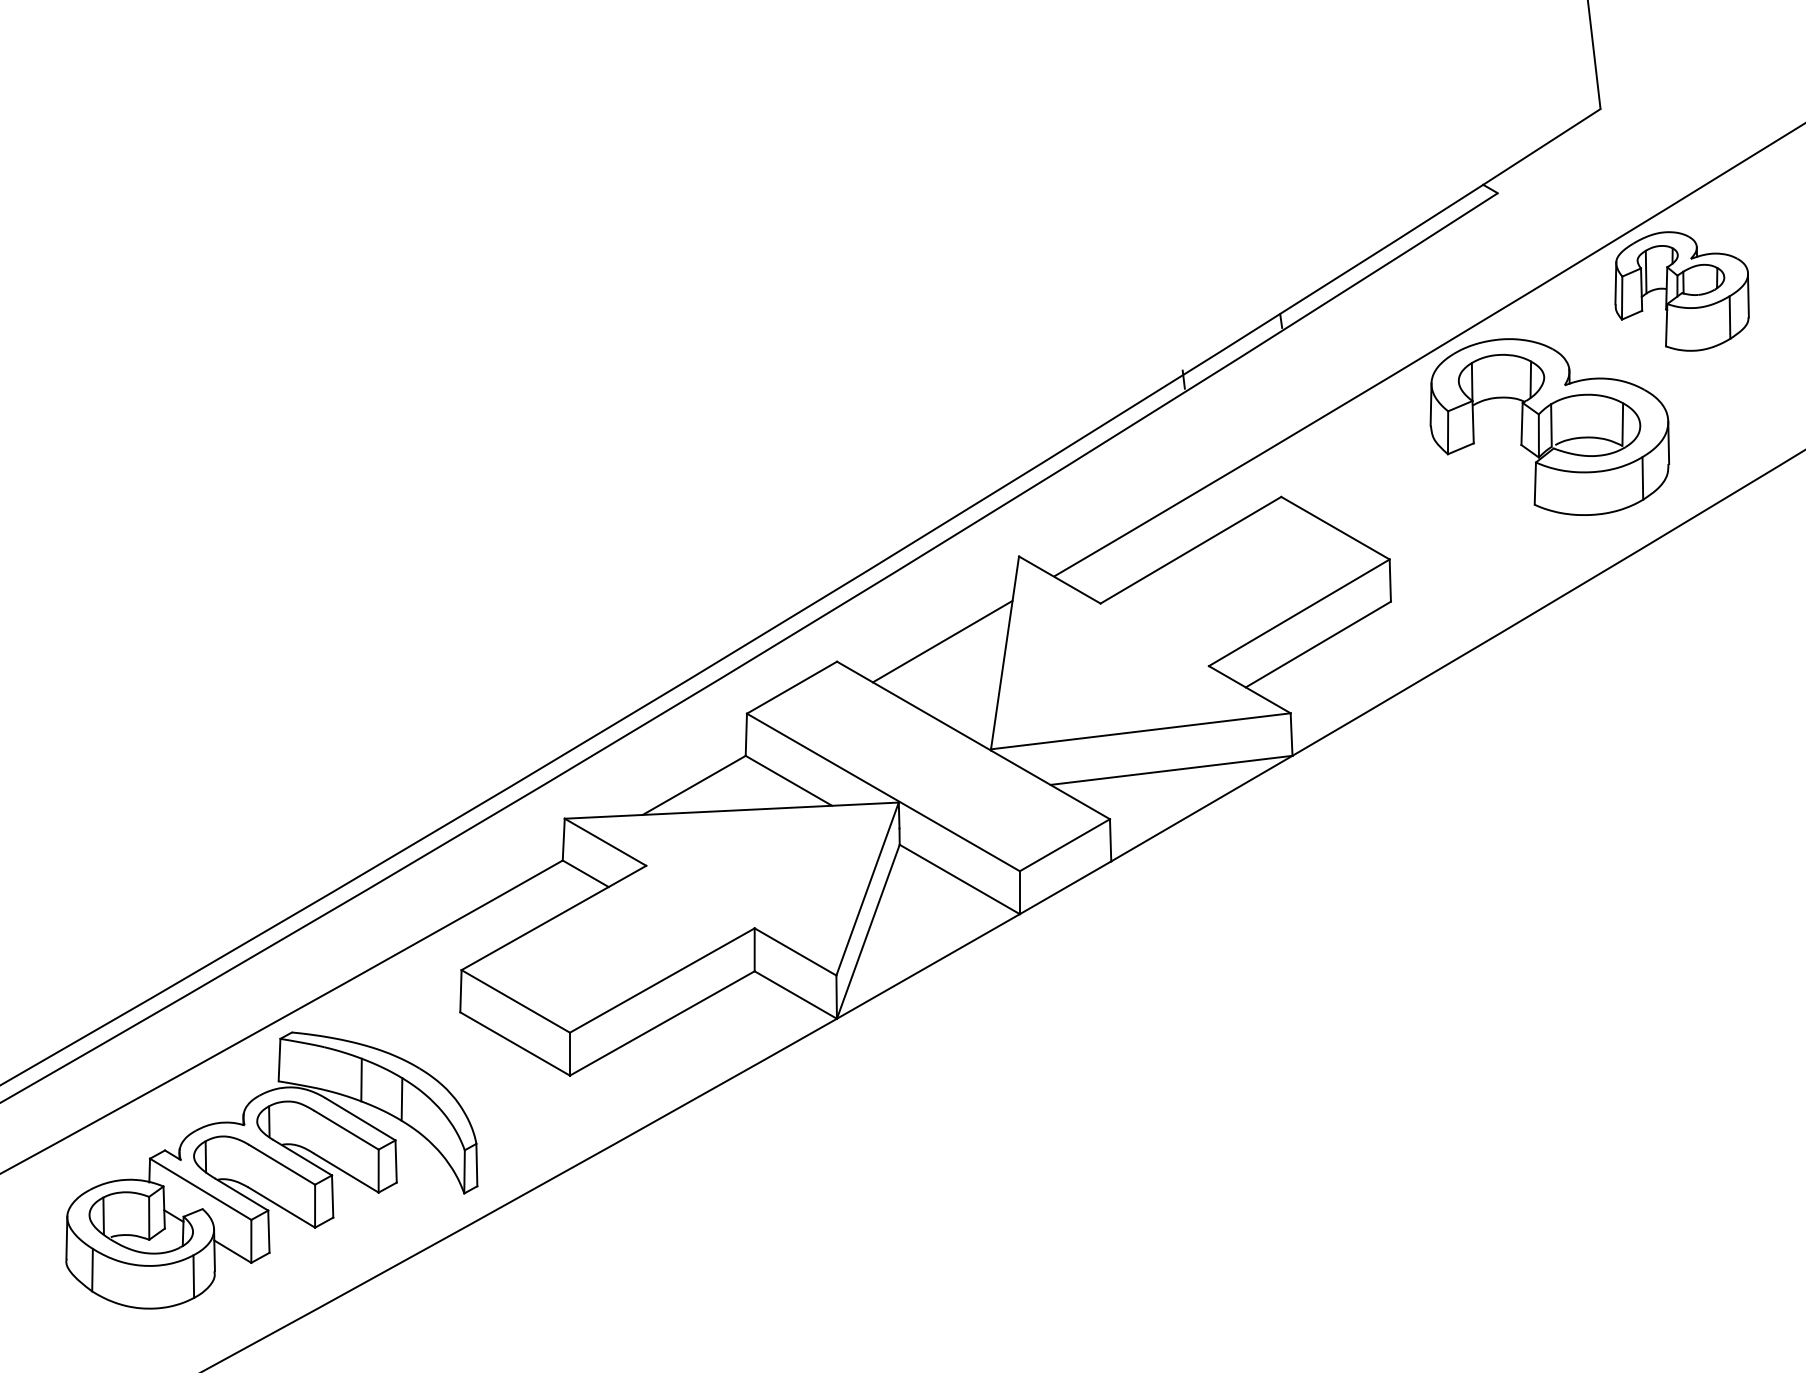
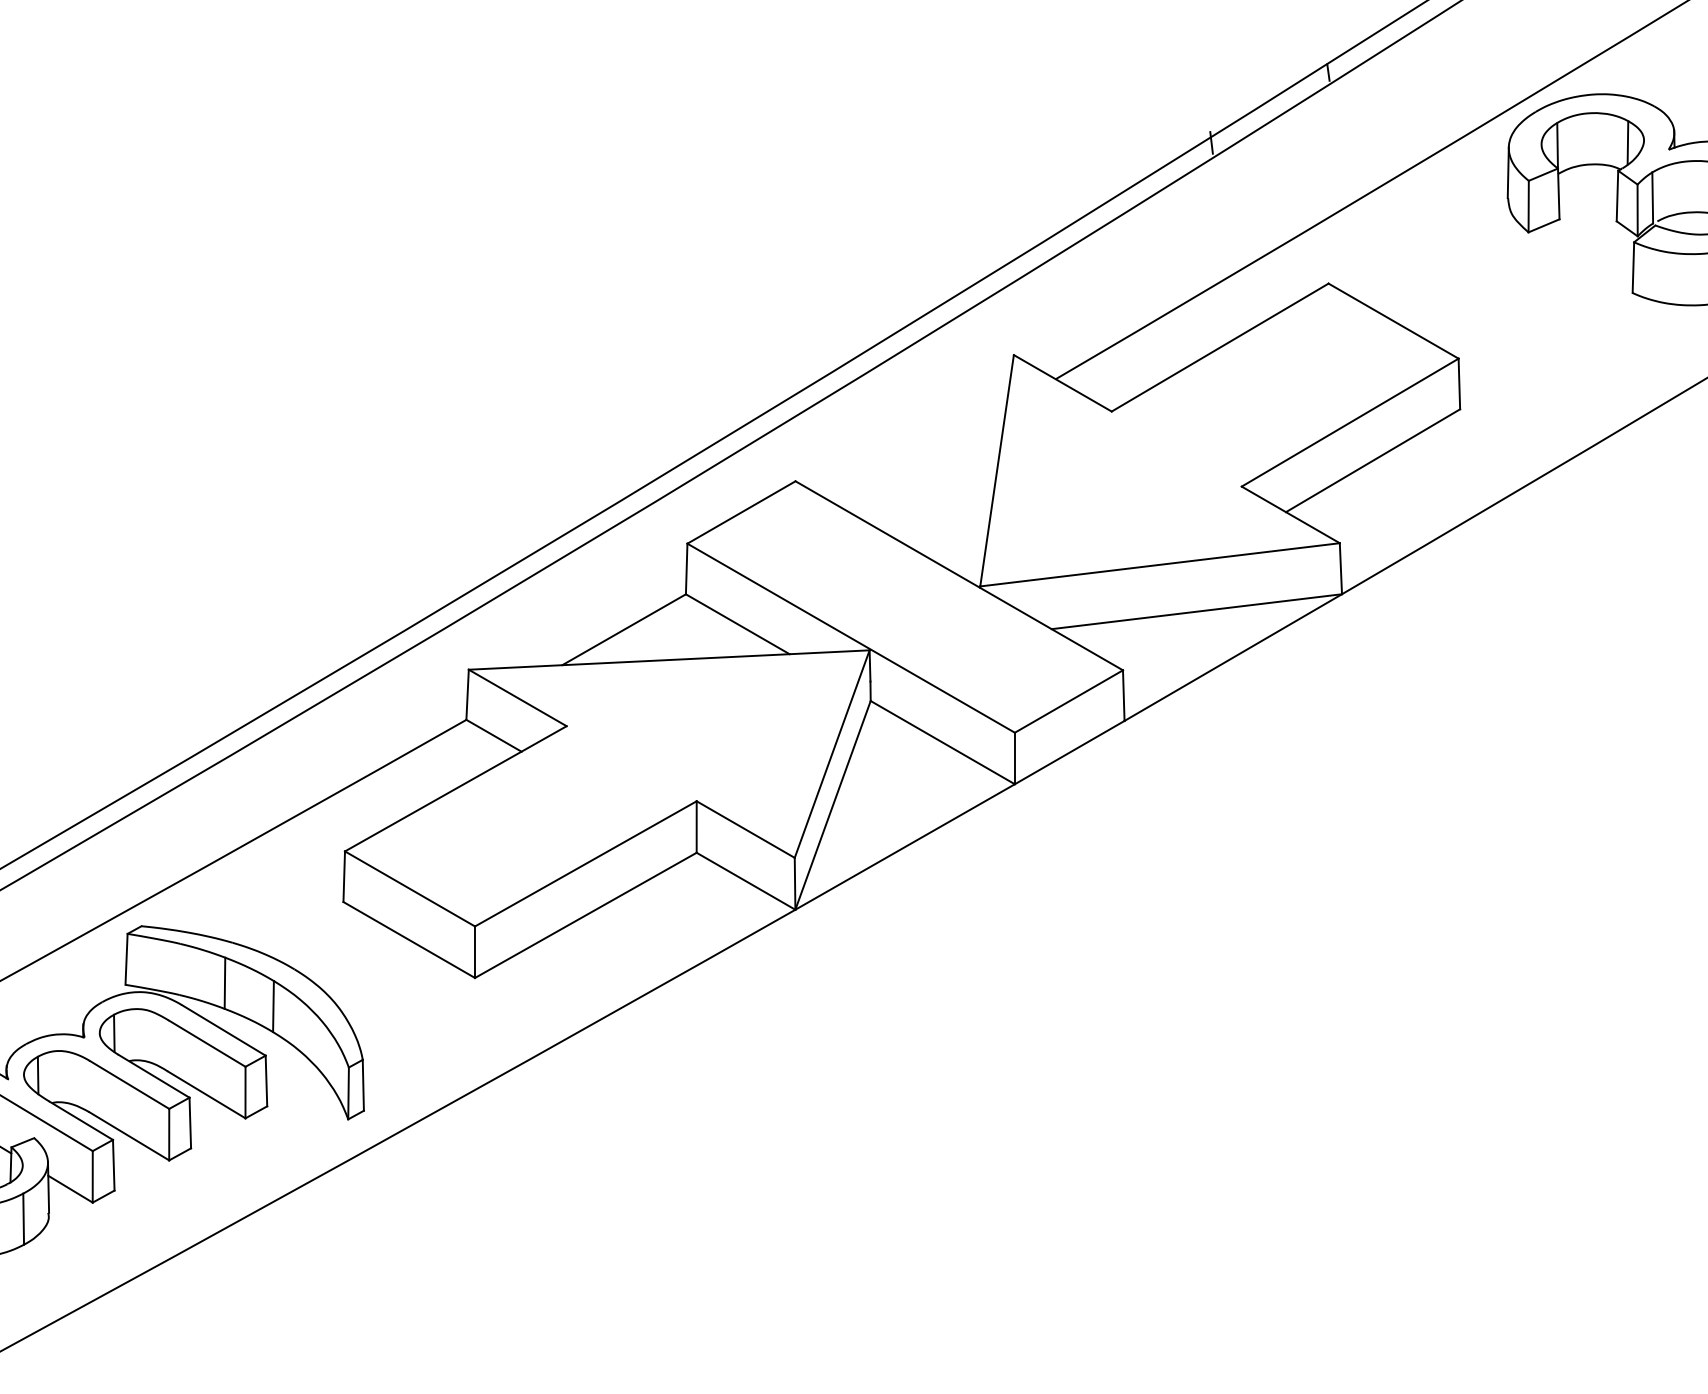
line: (942, 641) -> (922, 457), removed

